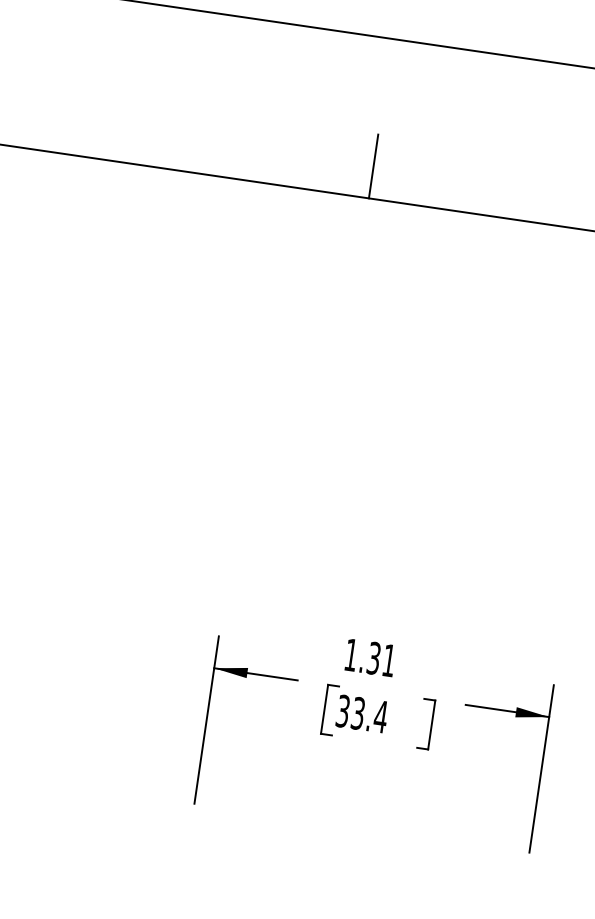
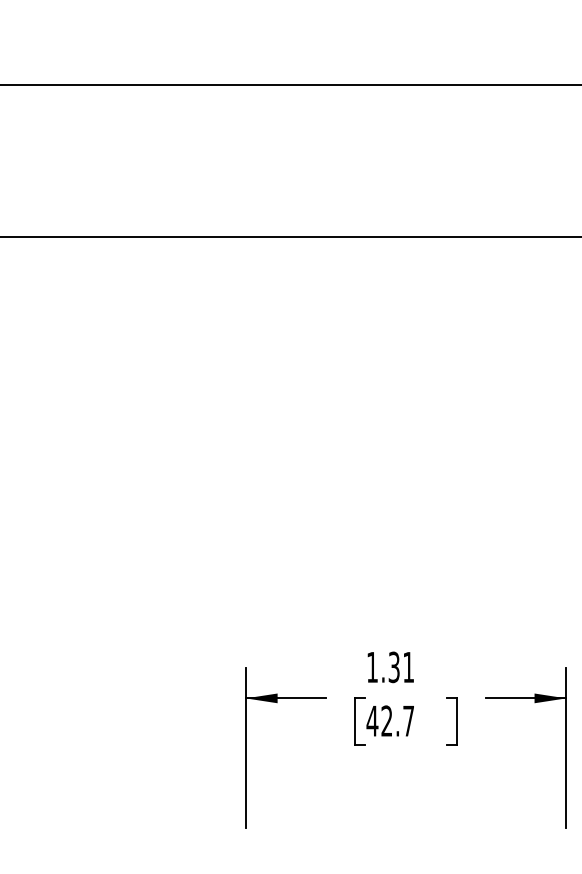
line: (373, 166) -> (326, 206), removed
text: (362, 713) -> (390, 720), 33.4 -> 42.7

